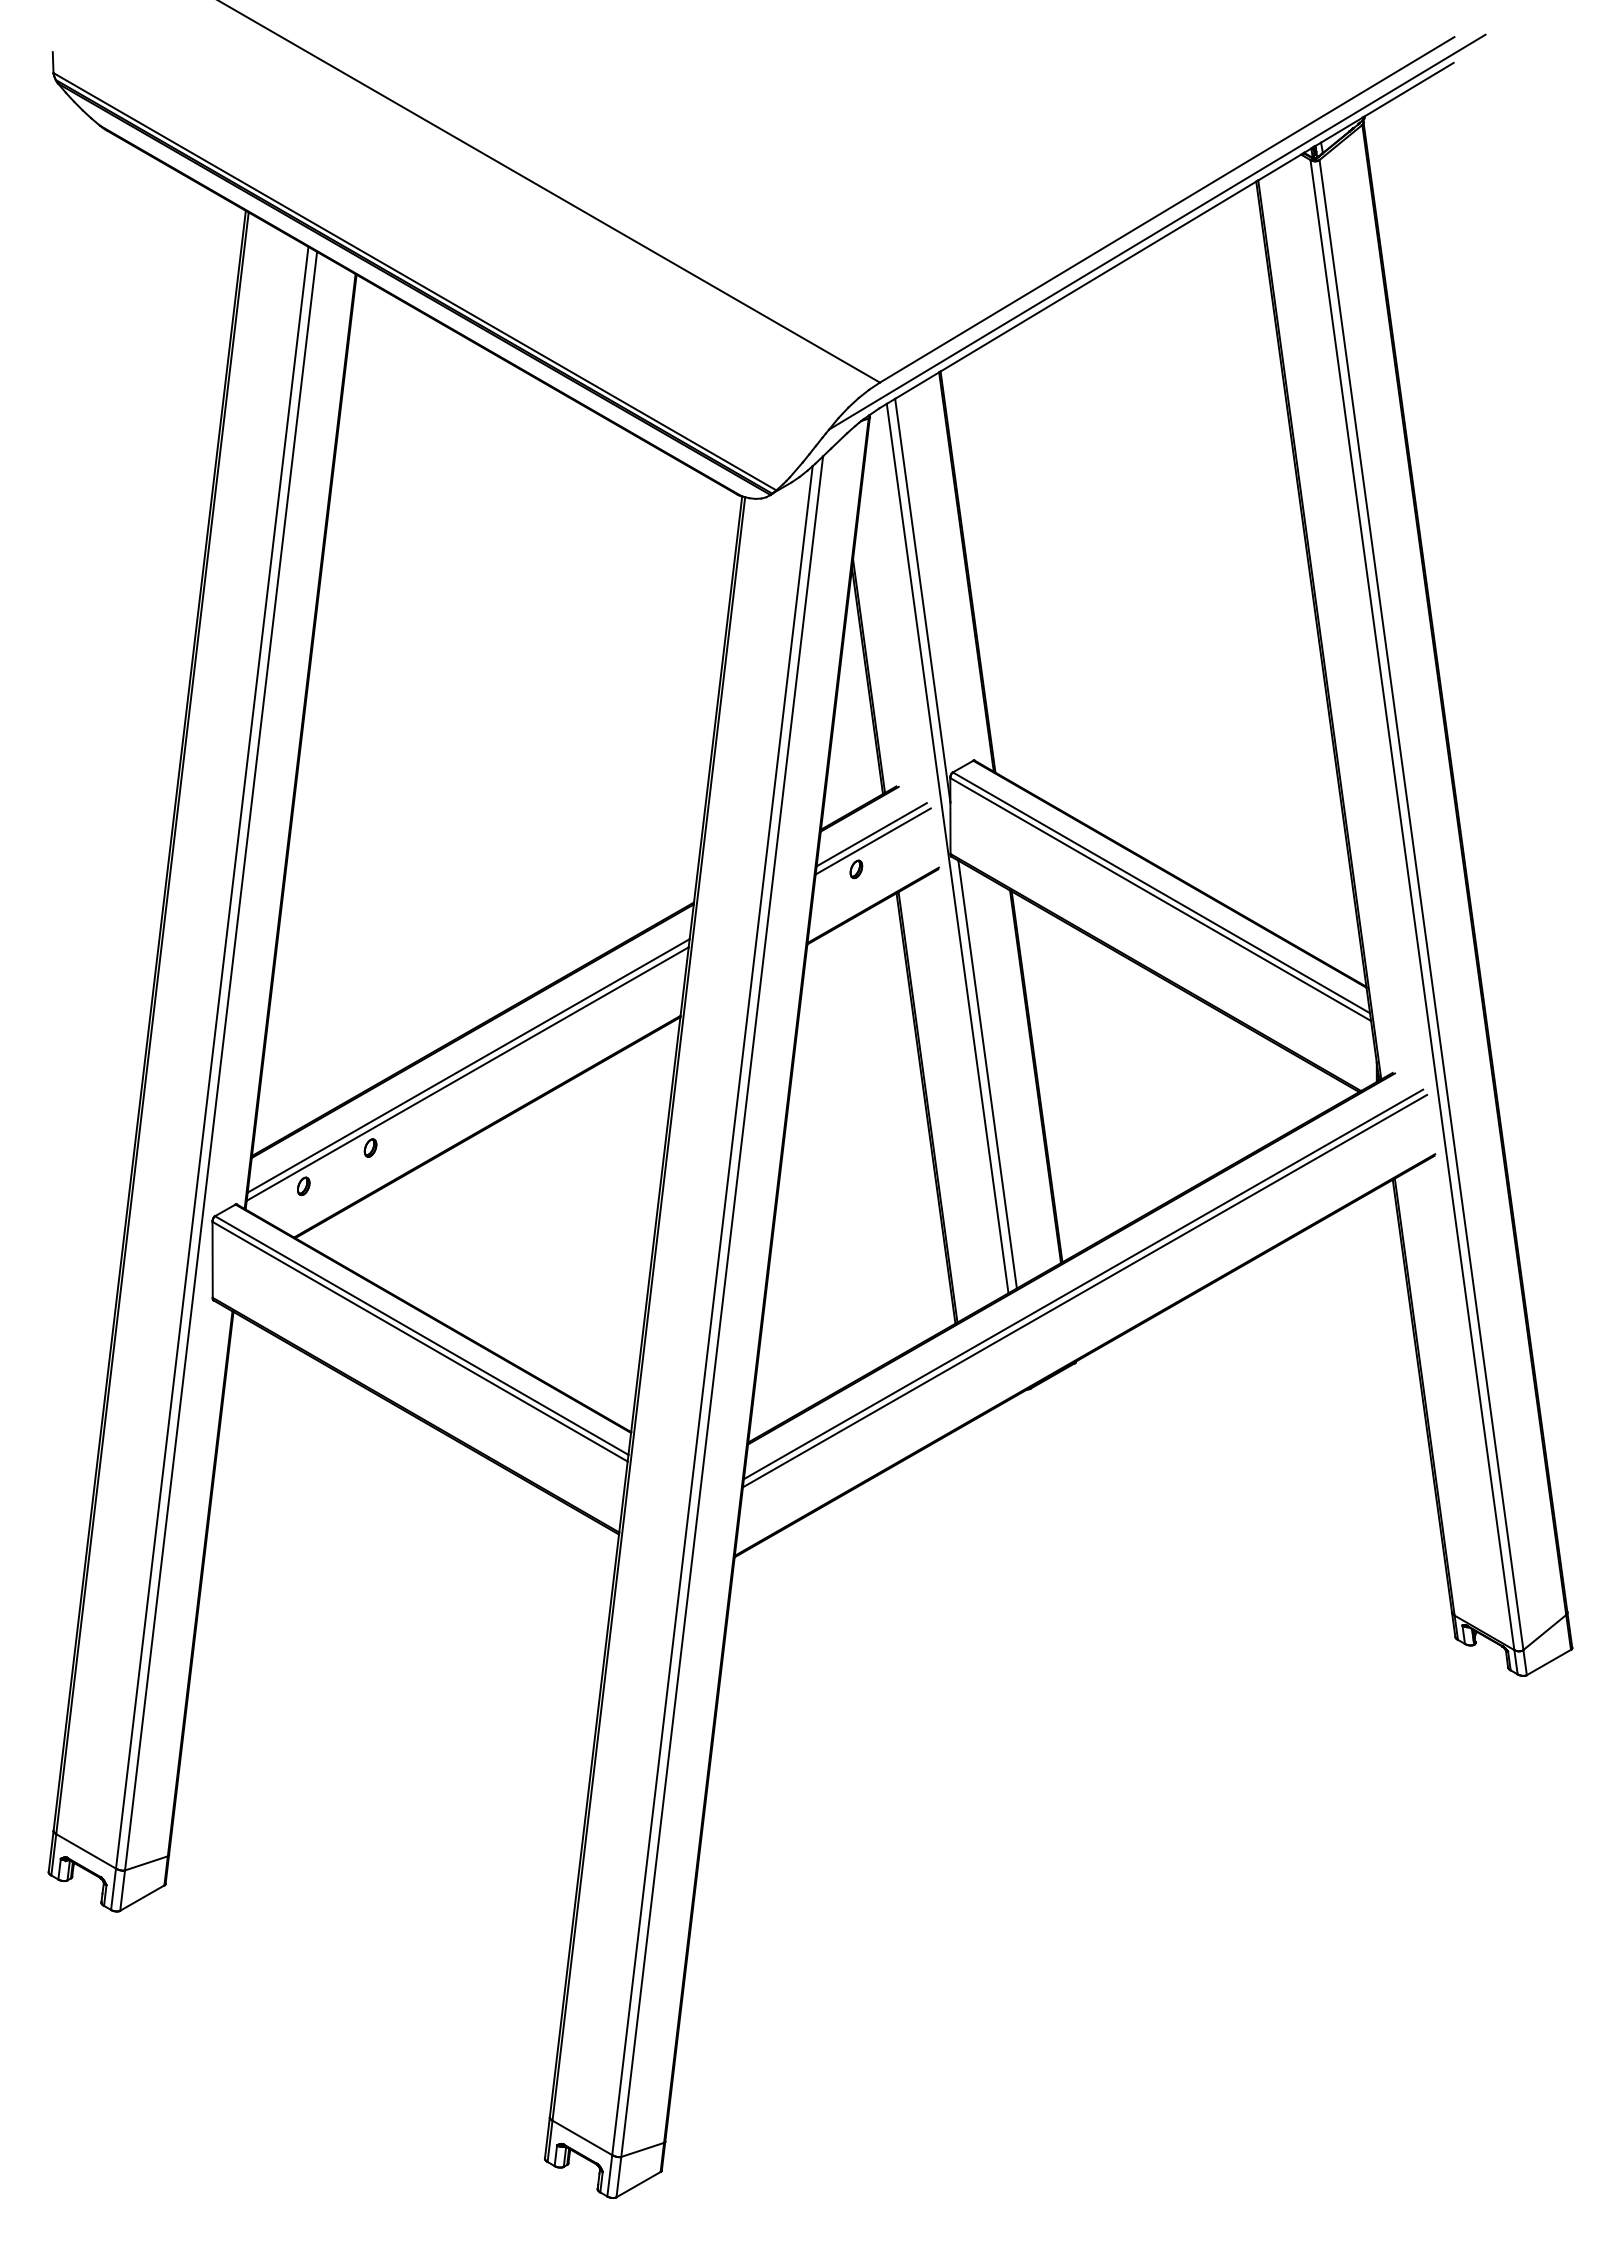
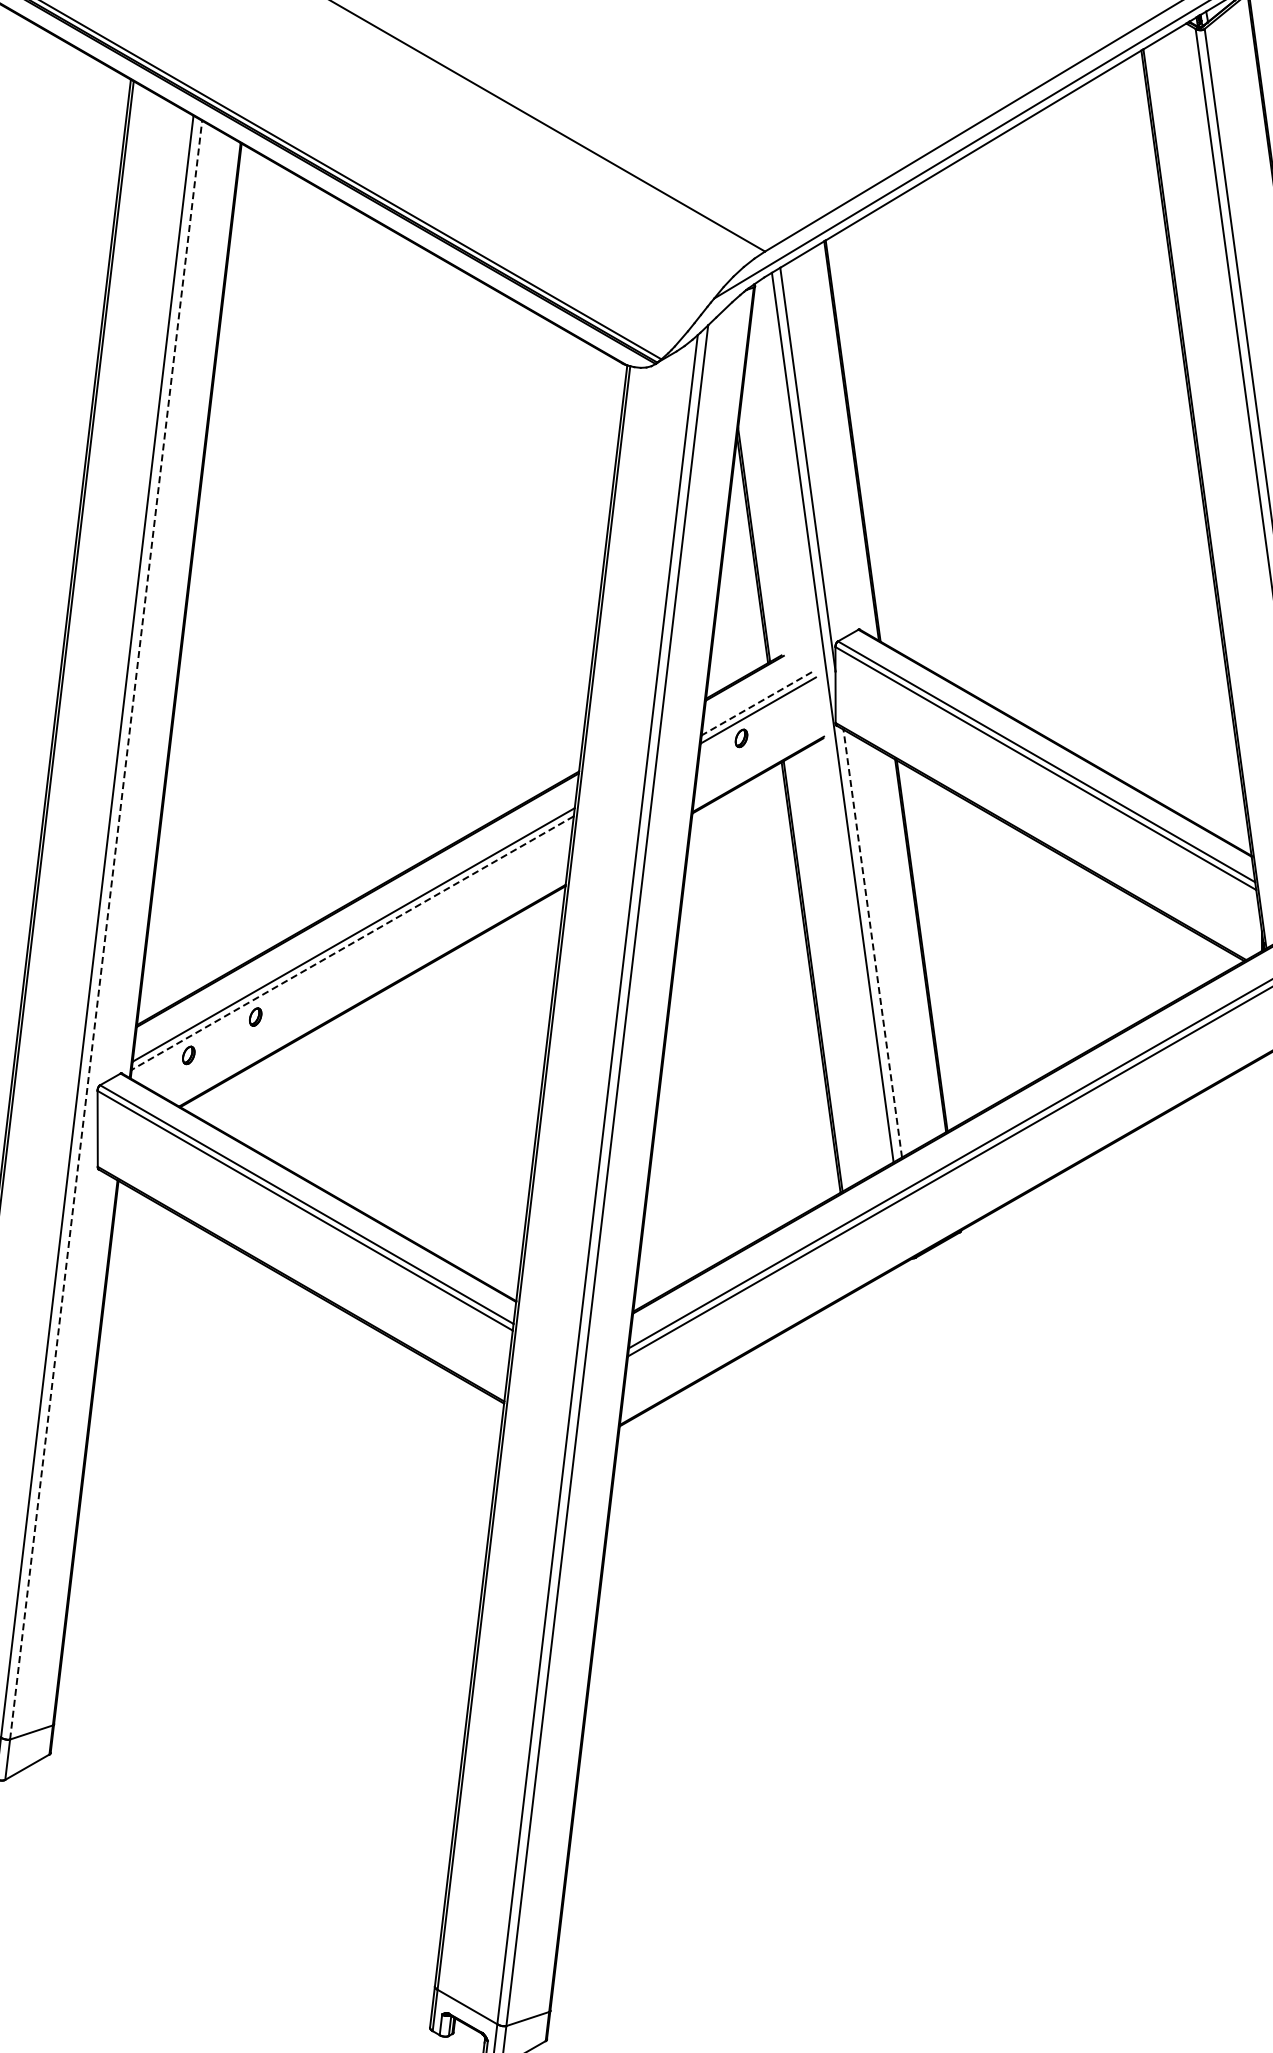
line: (871, 834) -> (756, 703), solid -> dashed
line: (221, 1061) -> (106, 930), solid -> dashed
line: (467, 1074) -> (352, 943), solid -> dashed
line: (987, 1074) -> (872, 943), solid -> dashed

